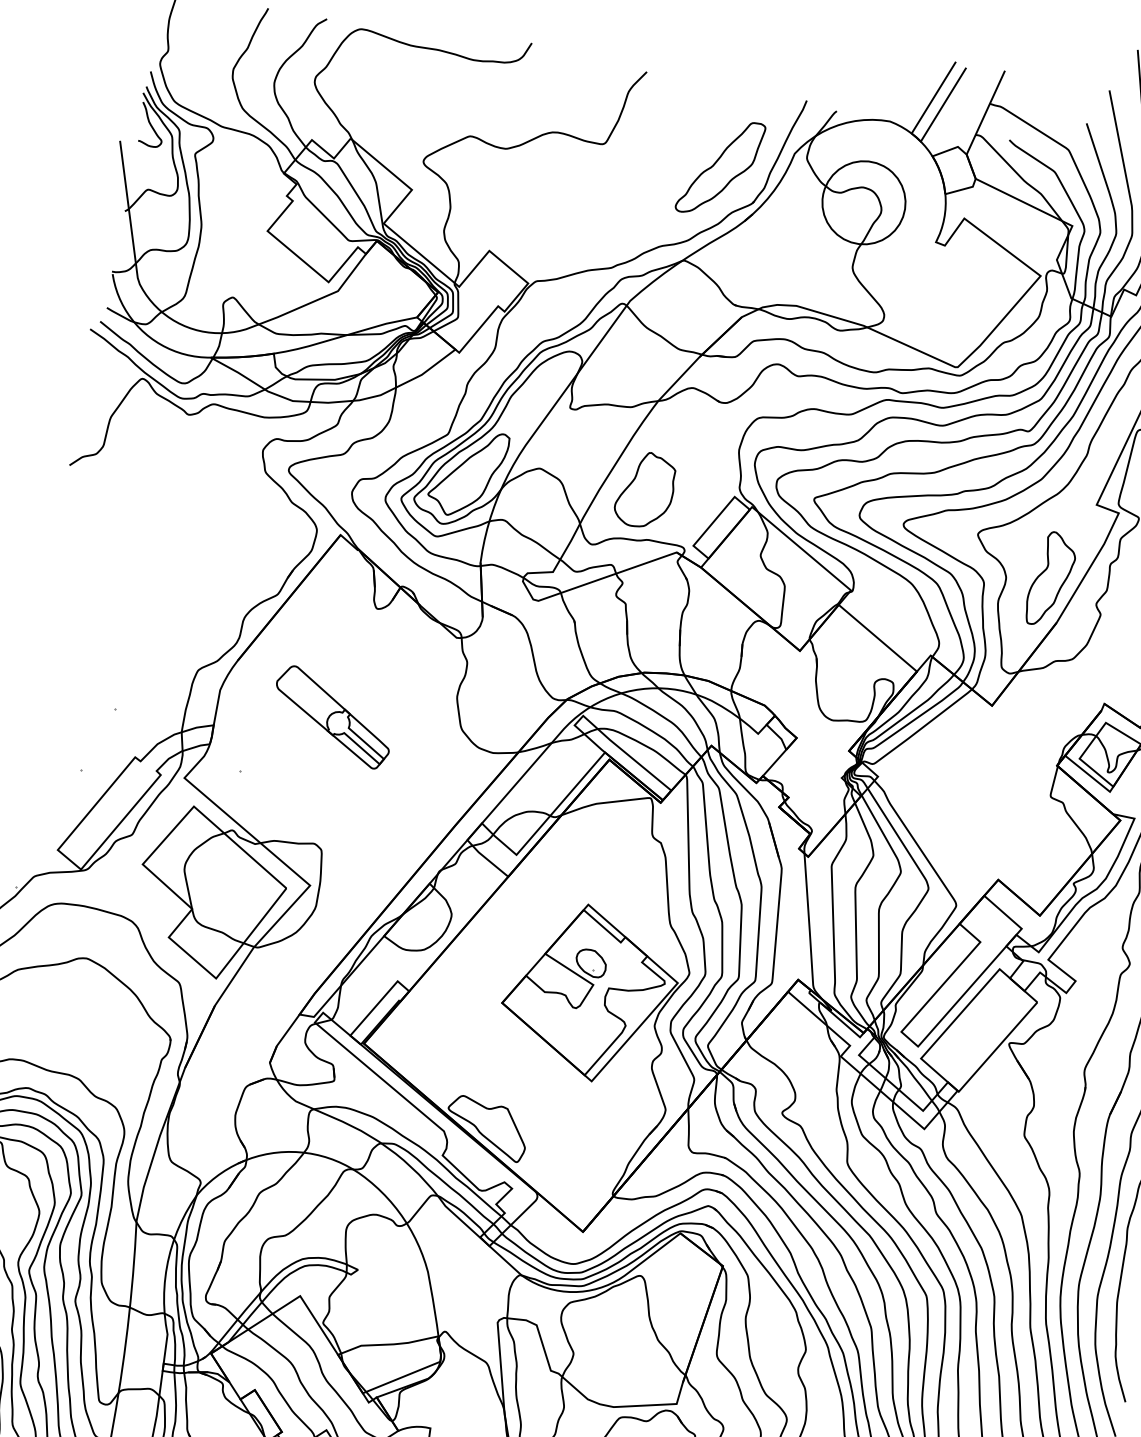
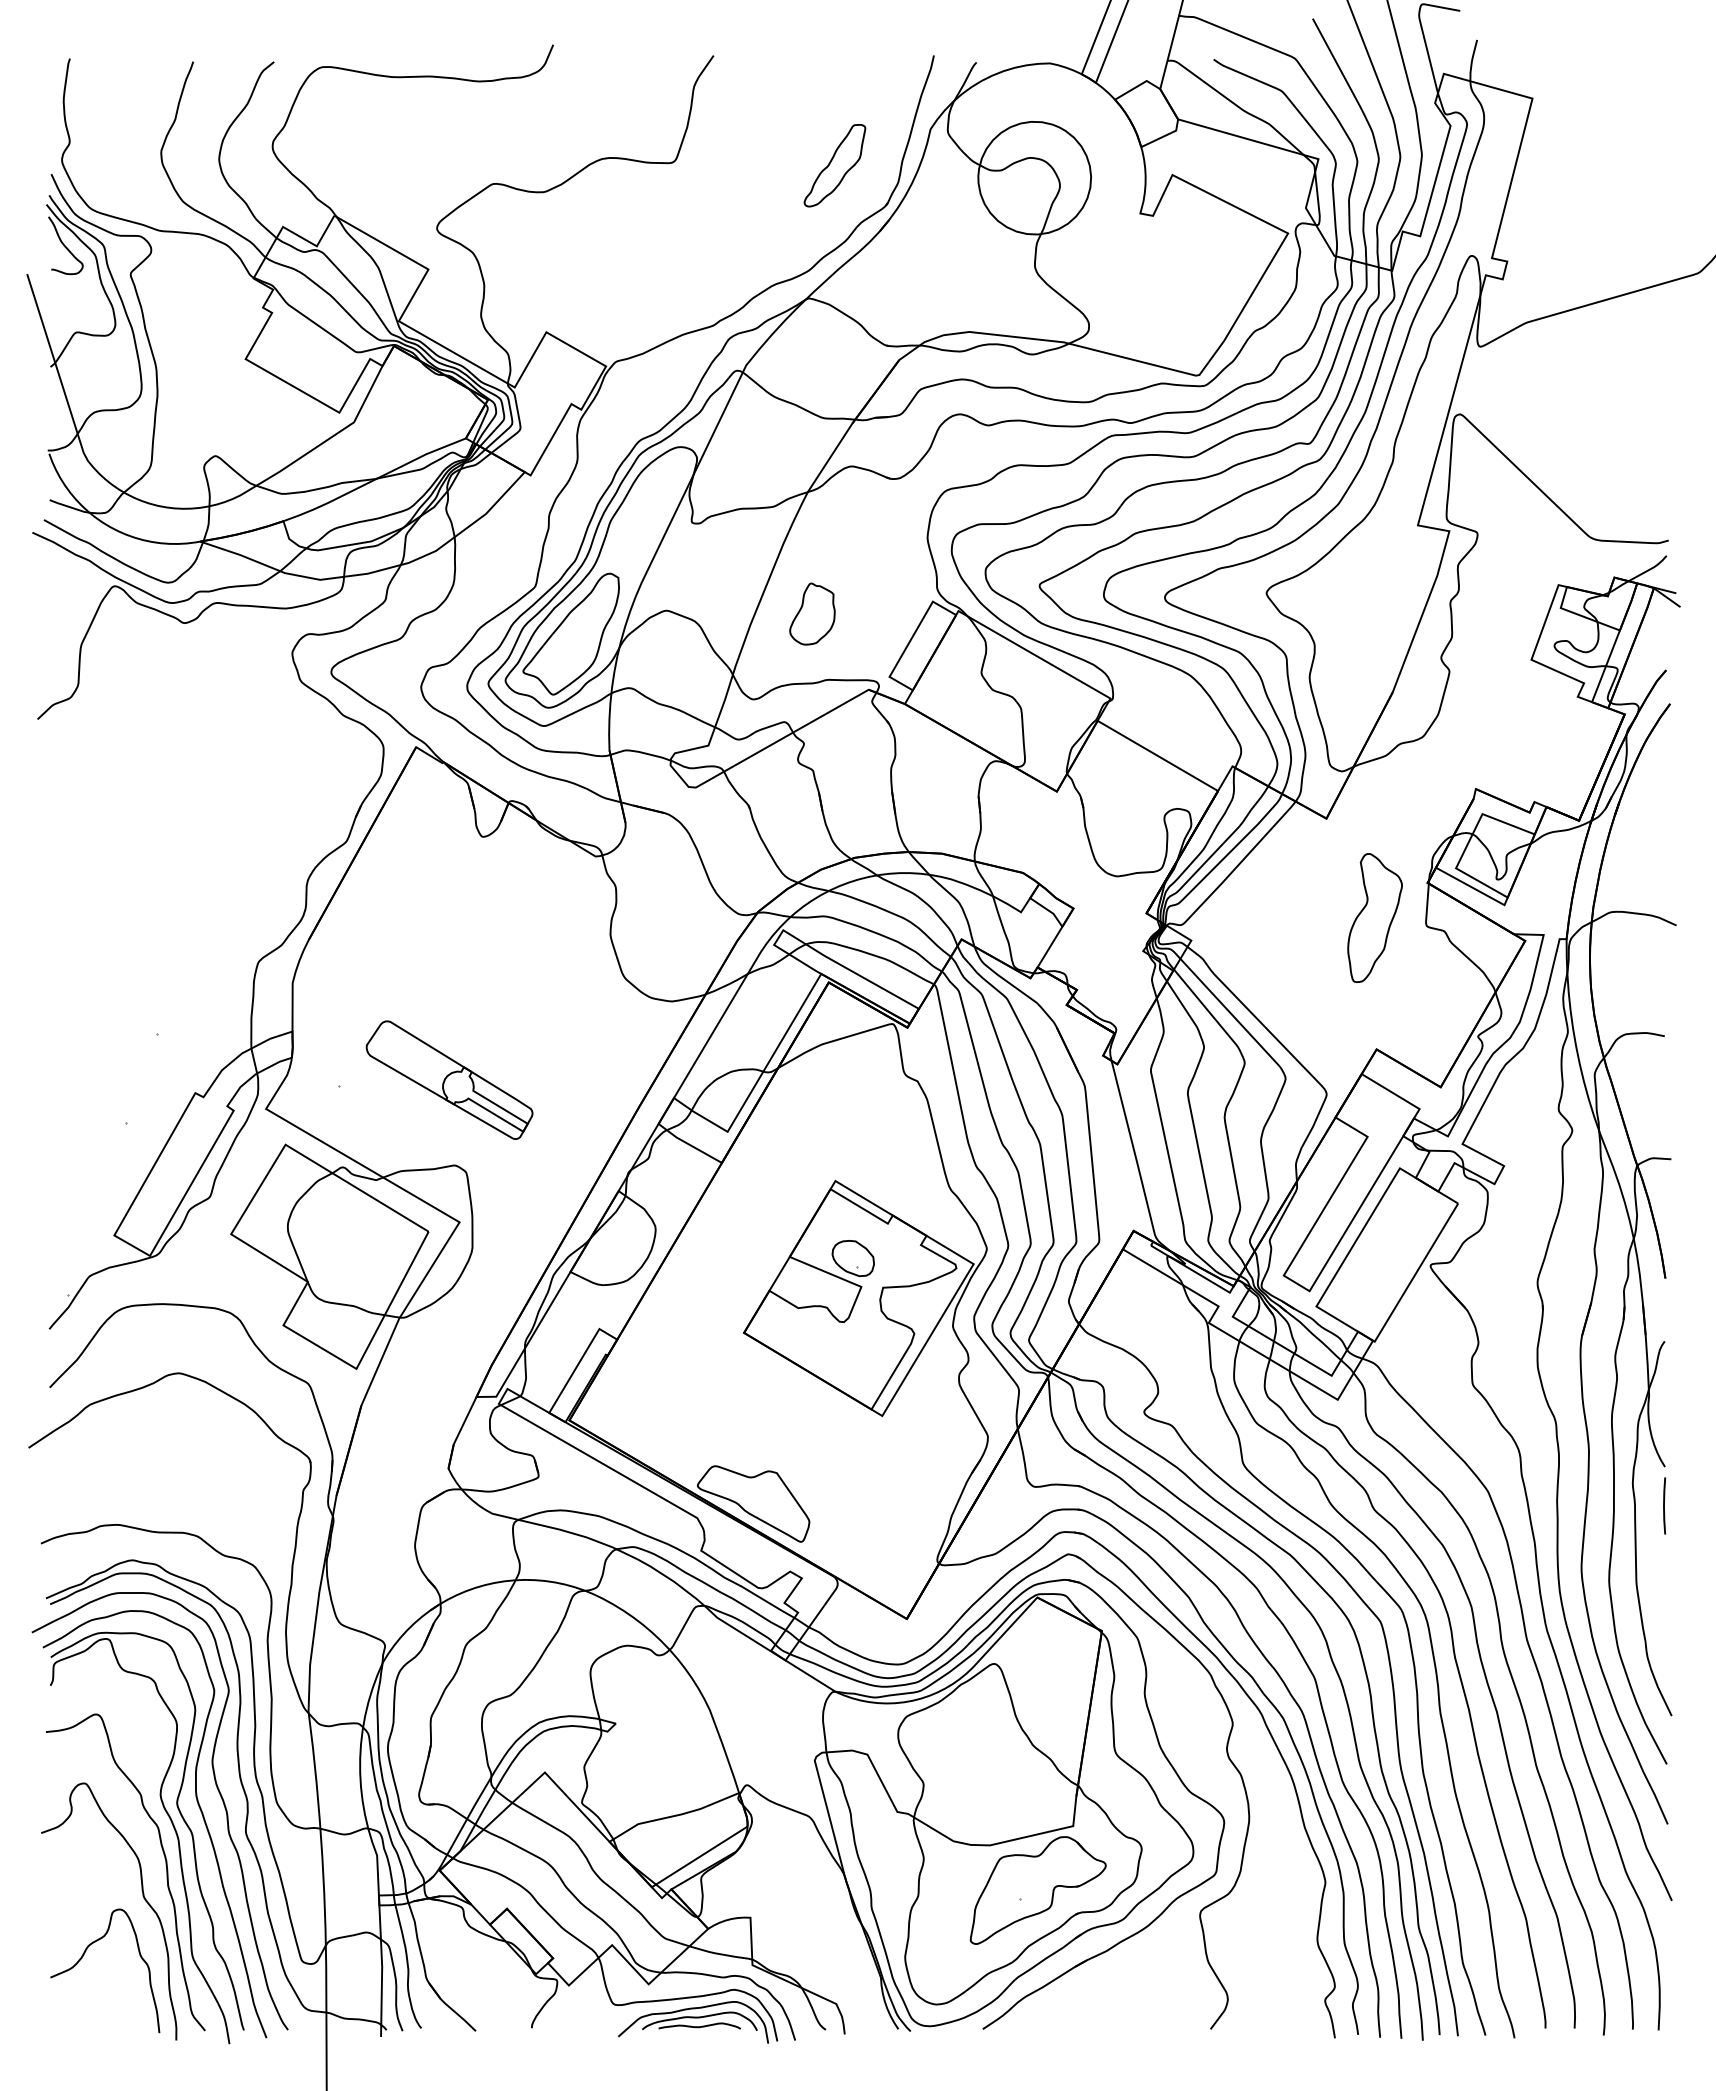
part: (720, 167) -> (834, 165), size x0.6
part: (645, 489) -> (812, 613), size x0.6
part: (1050, 579) -> (1374, 917), moved
part: (332, 716) -> (449, 1079), moved

